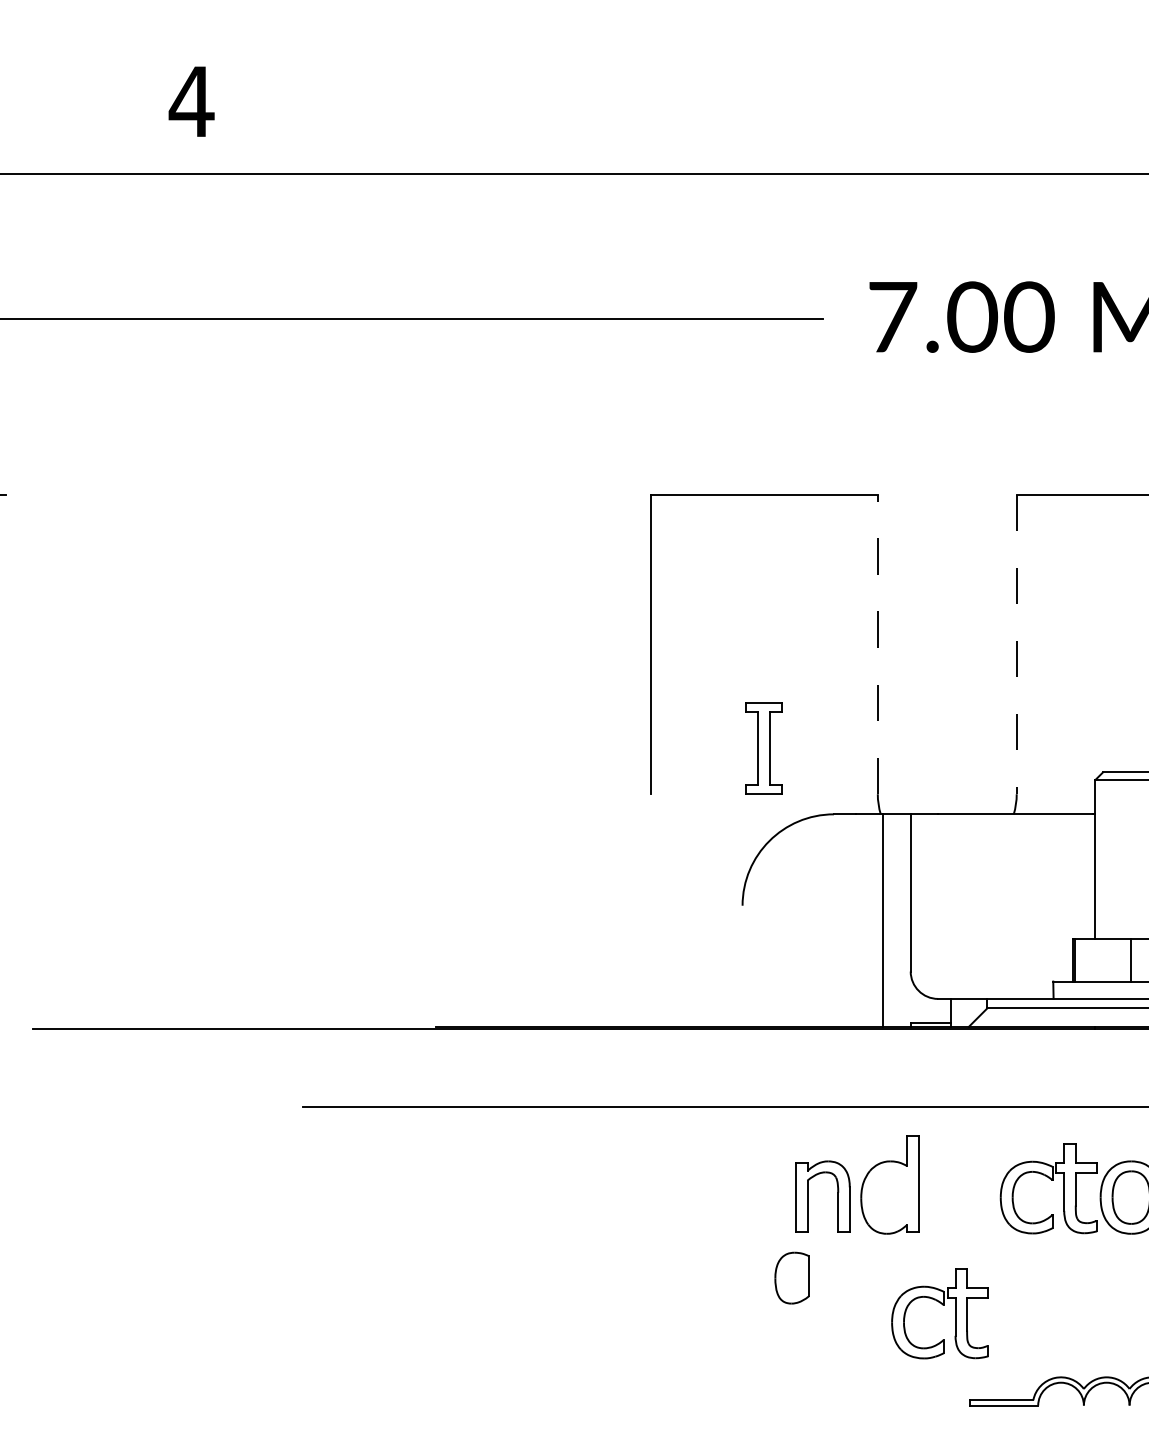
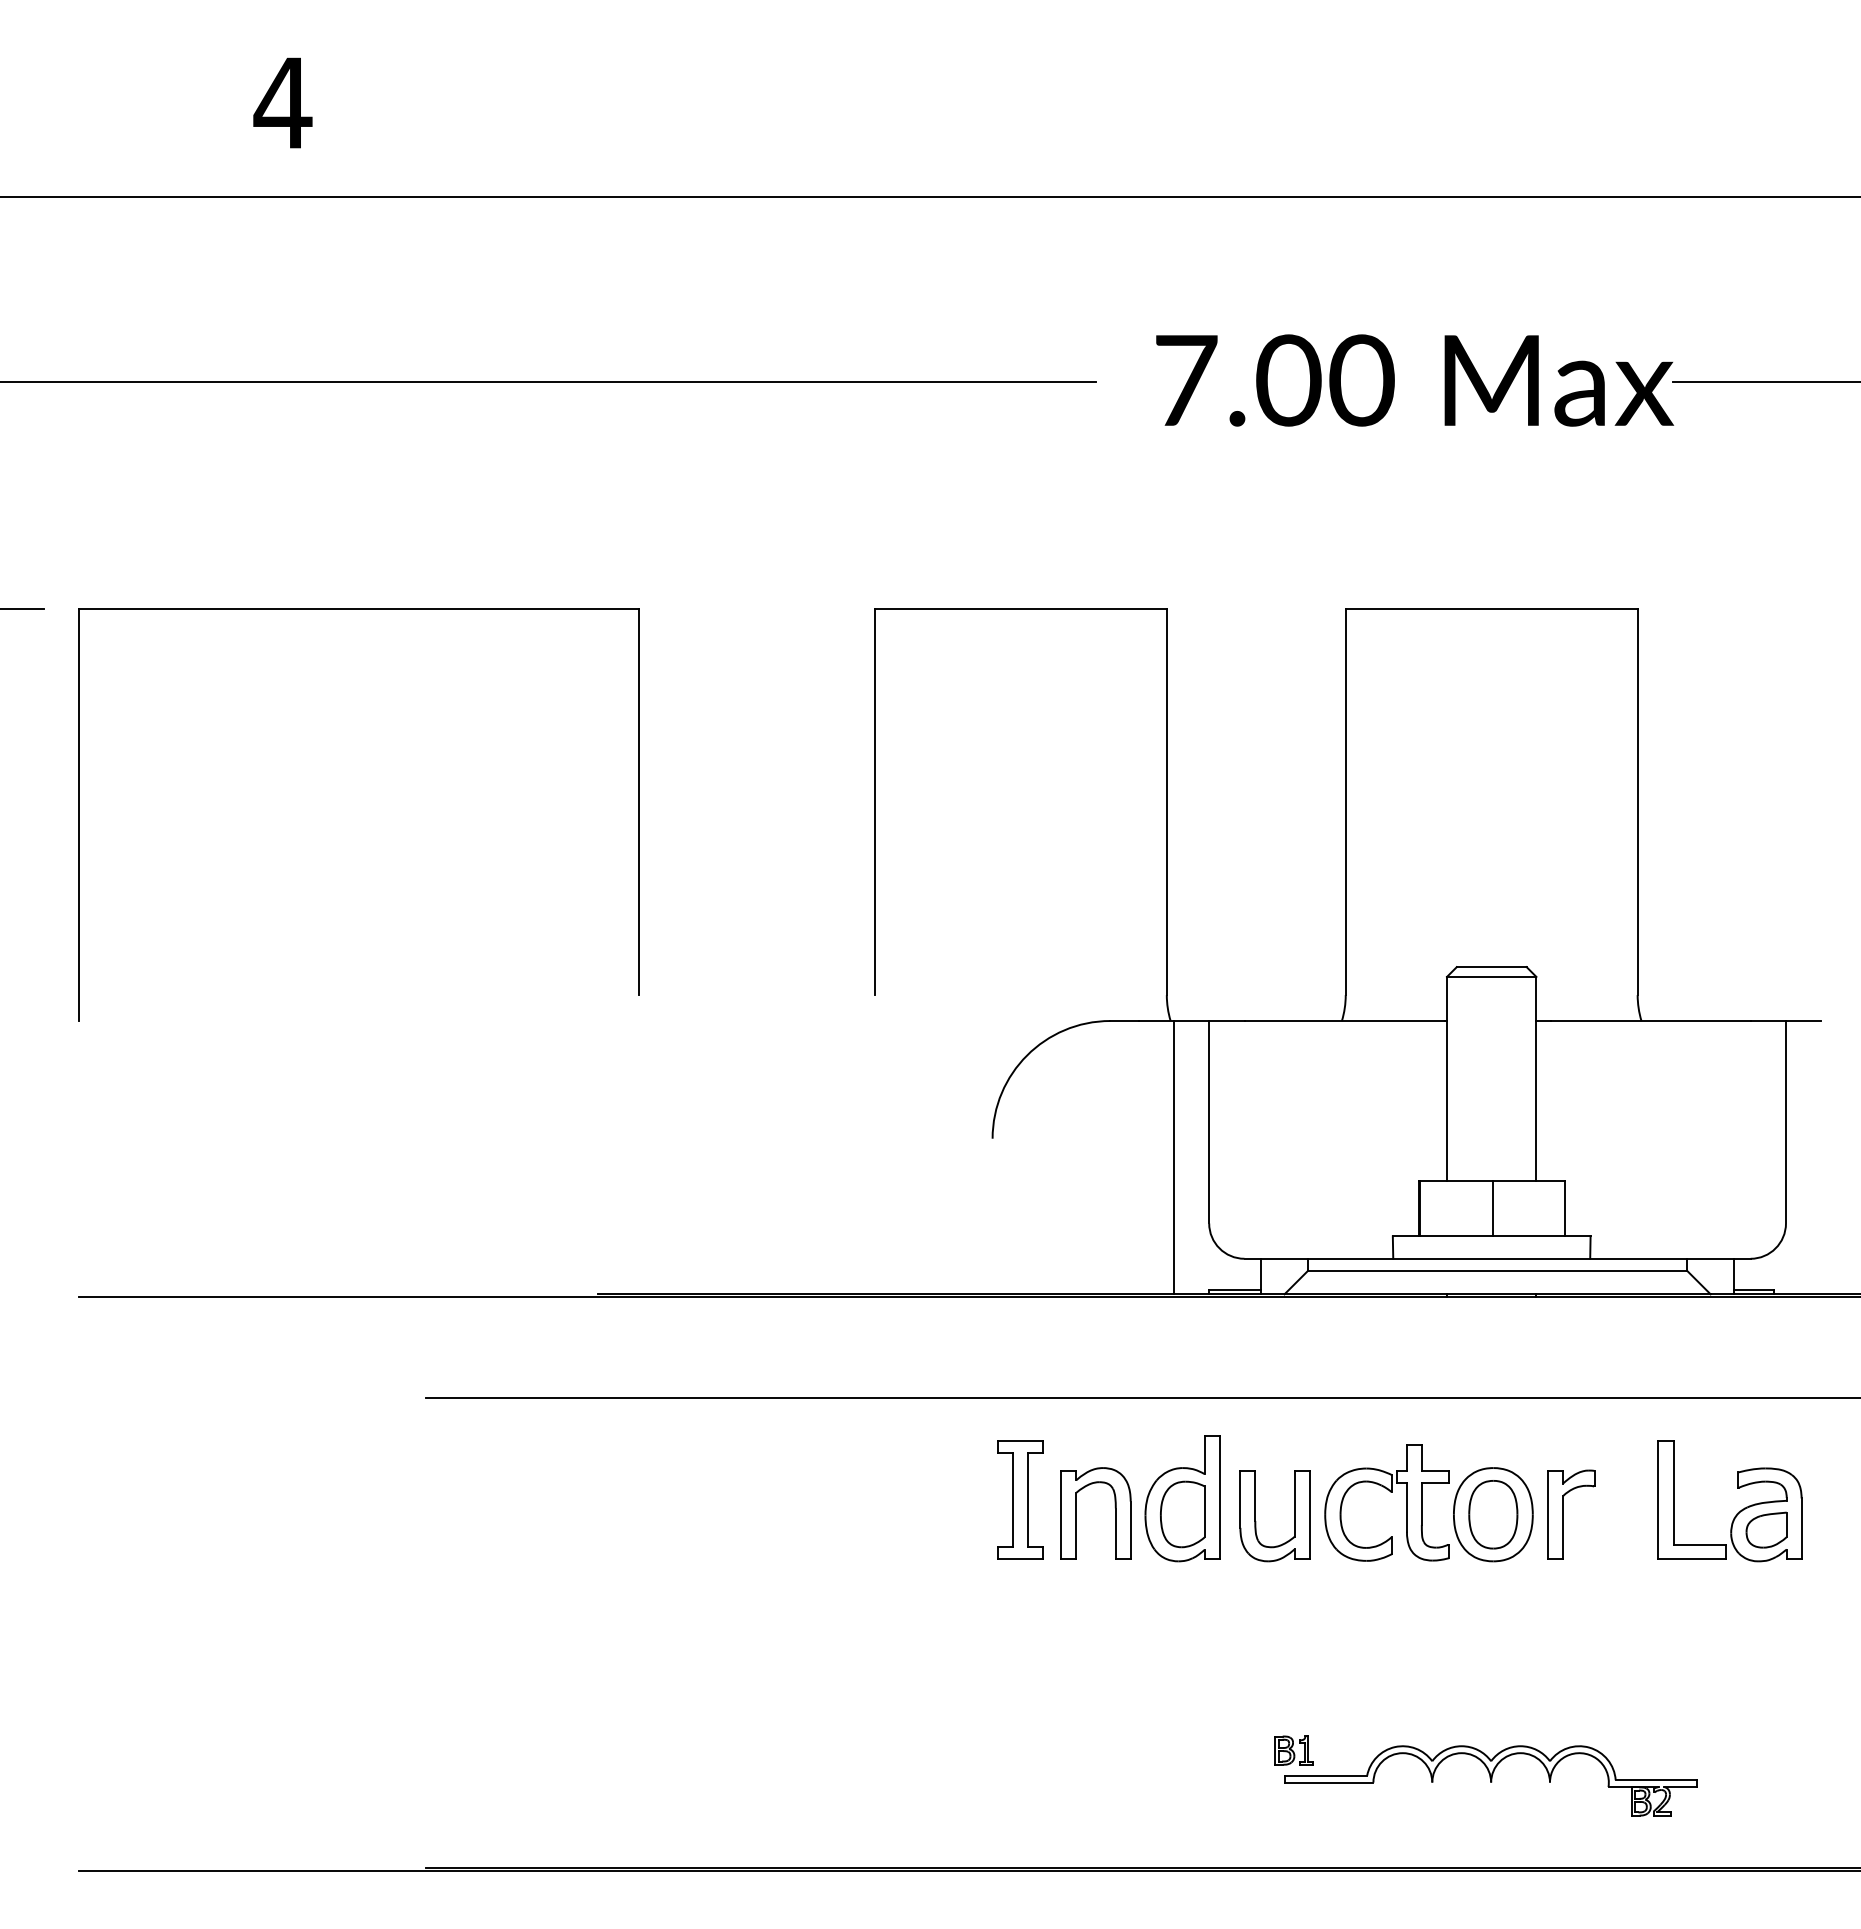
part: (250, 494) -> (358, 609), added
line: (877, 643) -> (1166, 801), dashed -> solid
line: (1016, 644) -> (1345, 802), dashed -> solid
part: (764, 747) -> (1020, 1499), moved
part: (947, 1202) -> (1256, 1521), added
part: (792, 1278) -> (1182, 1514), moved
part: (942, 1305) -> (1250, 1653), removed
part: (976, 1380) -> (1293, 1750), added

